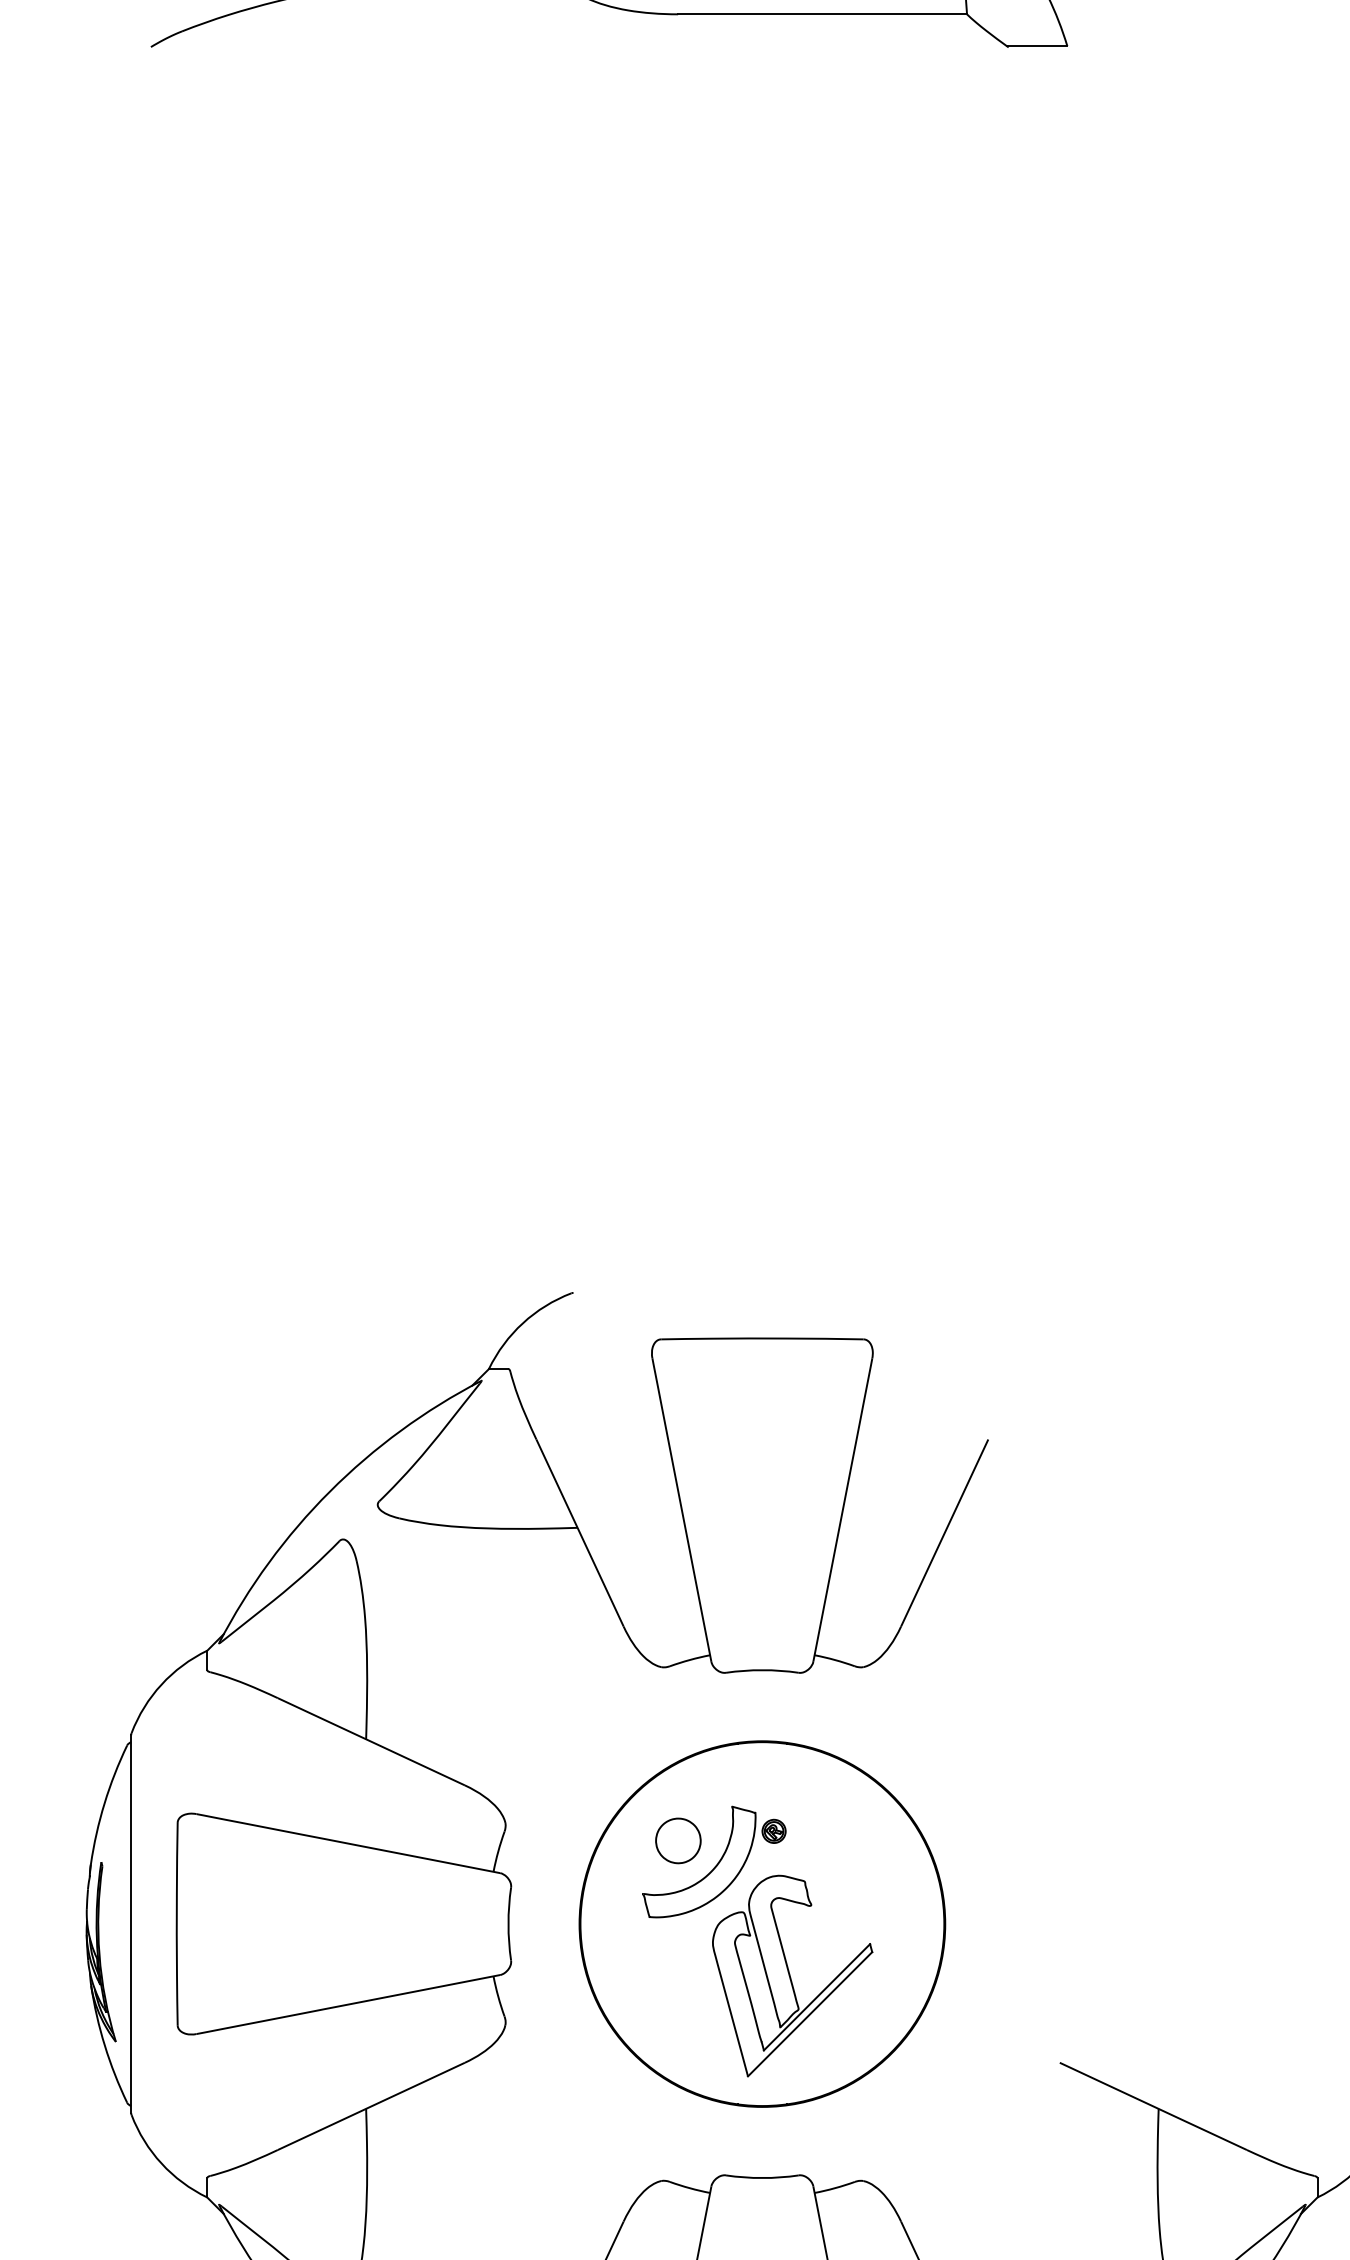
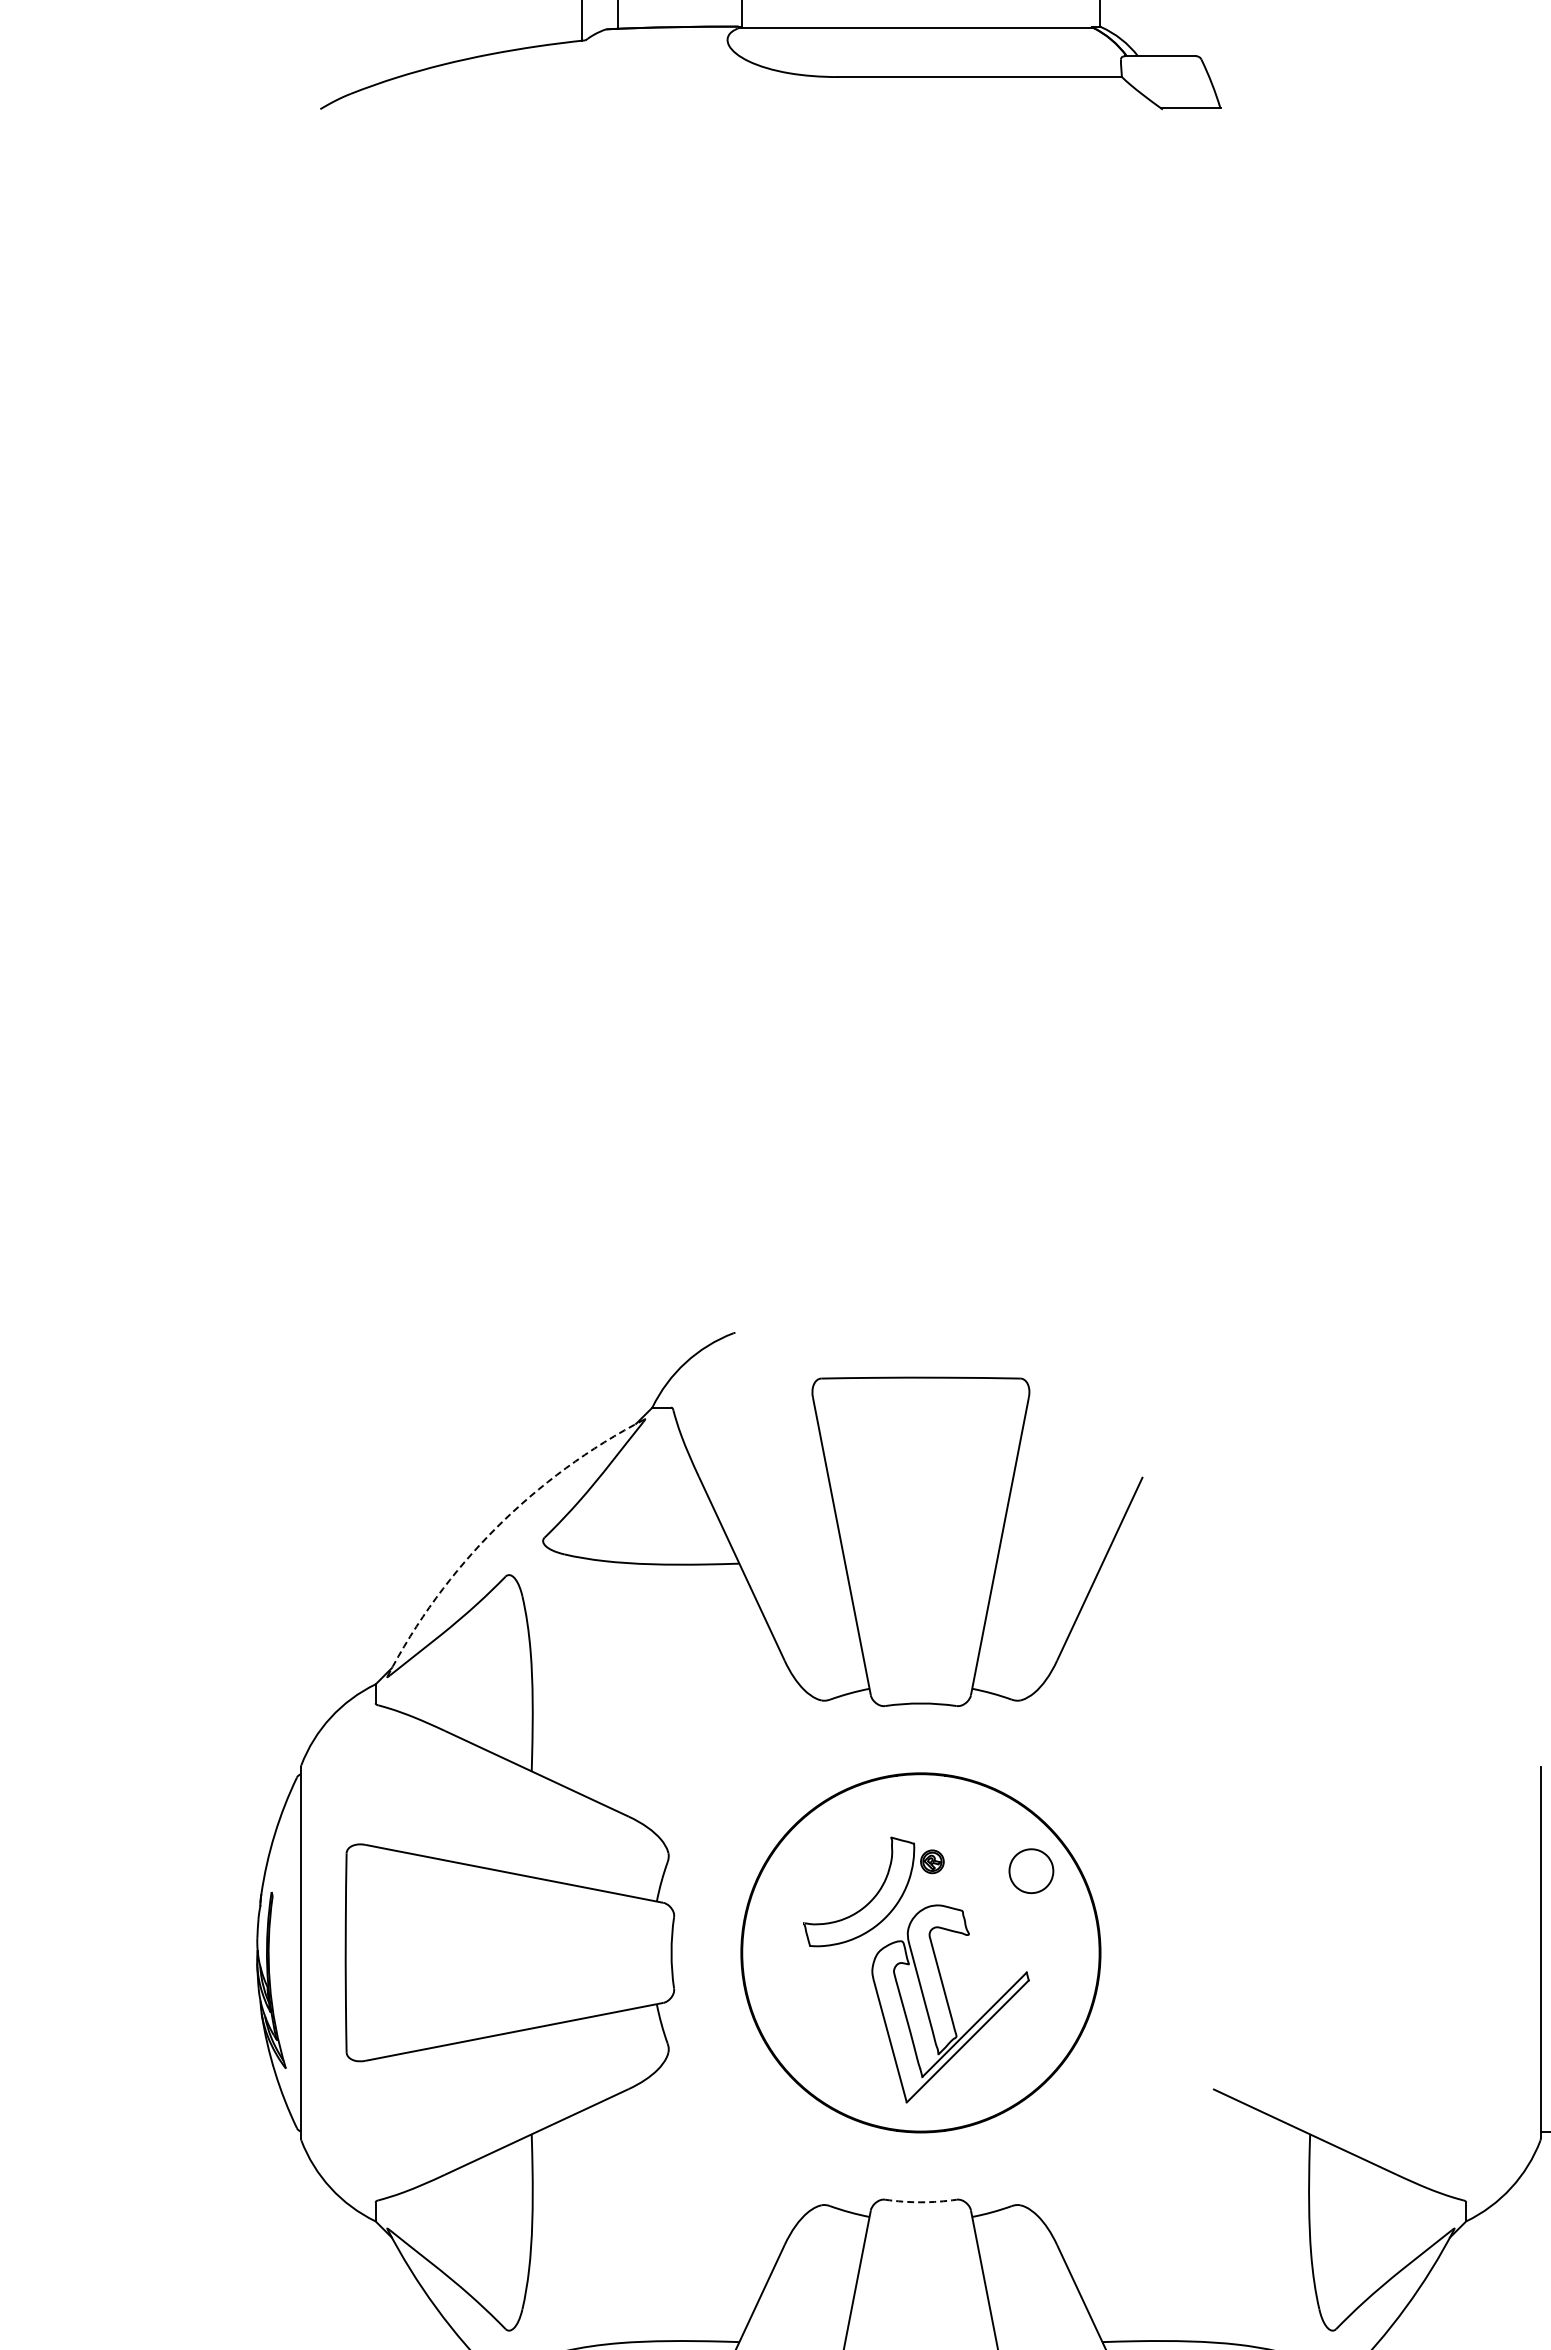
arc: (330, 1492) -> (496, 1528), solid -> dashed
part: (678, 1841) -> (1031, 1871), moved
arc: (761, 2178) -> (920, 2202), solid -> dashed

